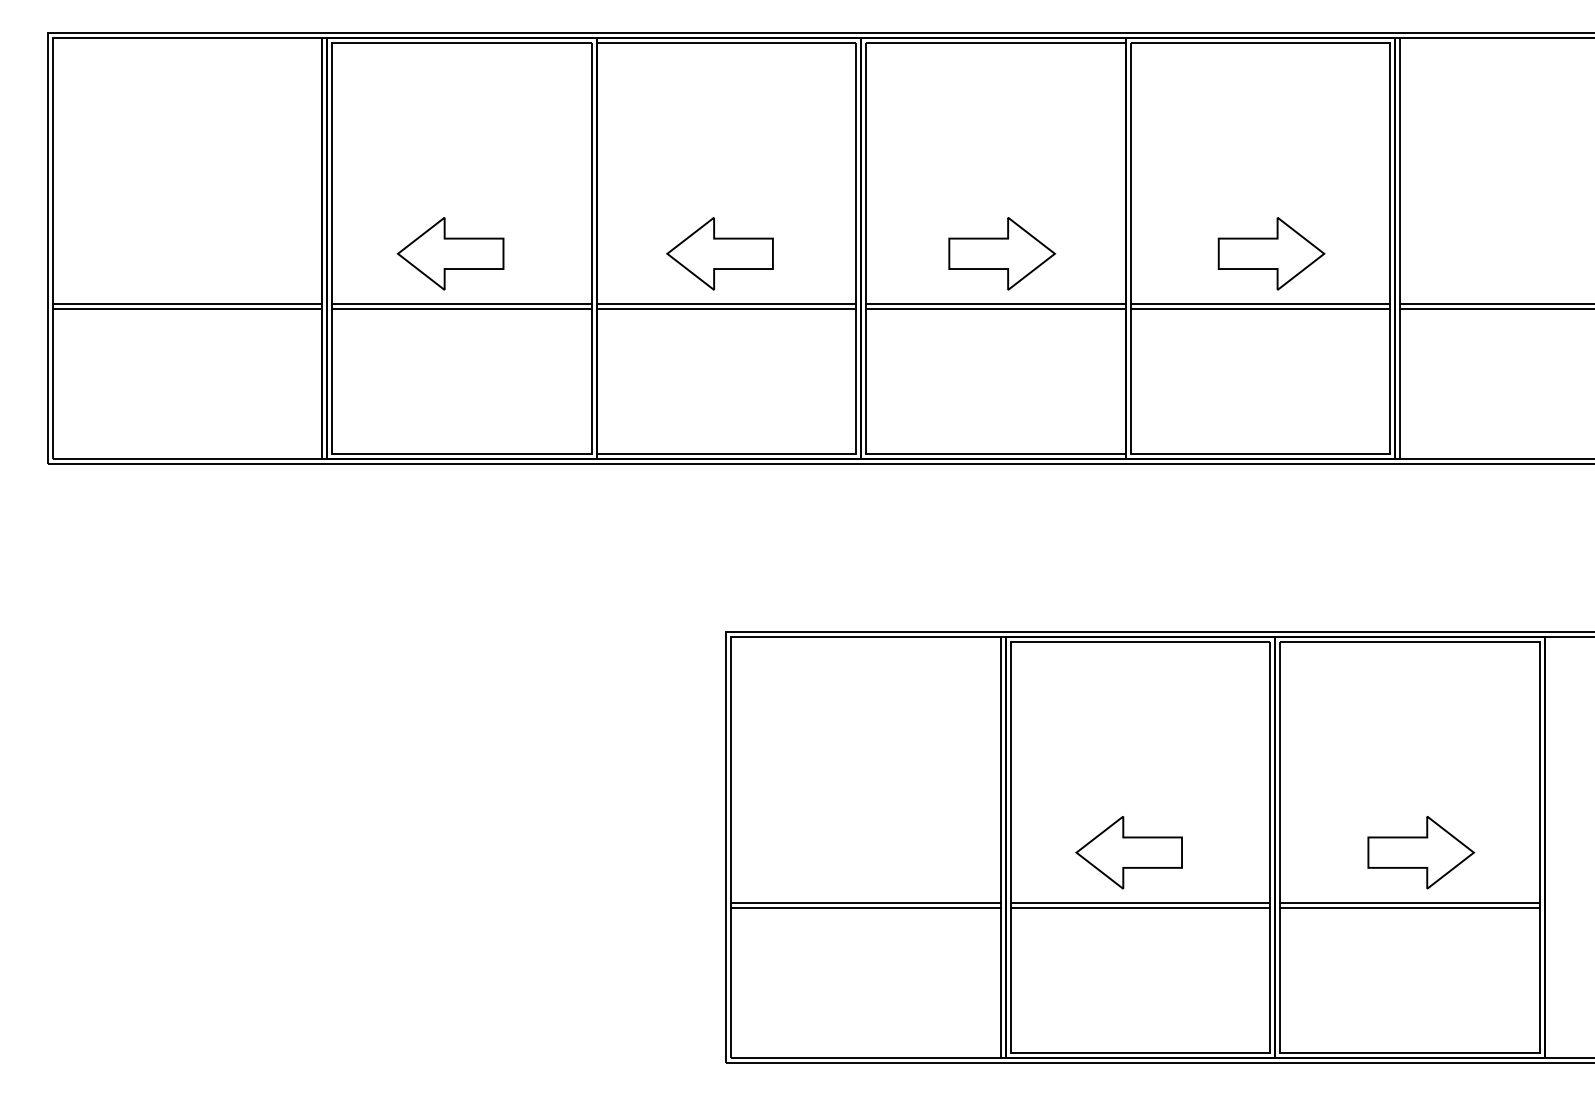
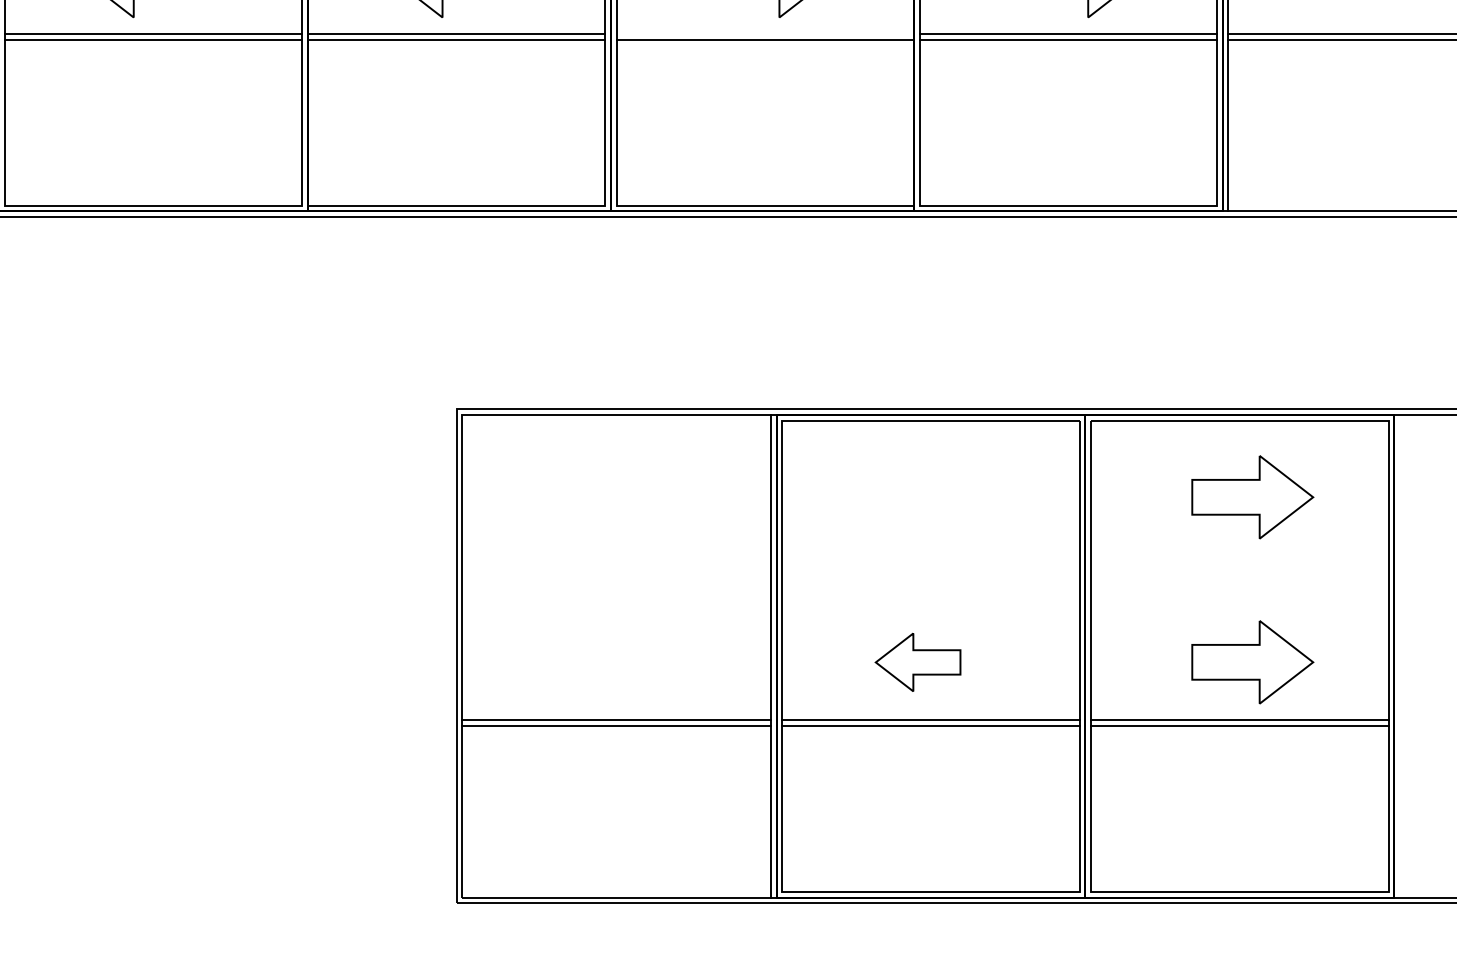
line: (995, 304) -> (764, 34), removed
part: (1421, 708) -> (1253, 497), added
part: (1128, 852) -> (917, 662), size x0.7

